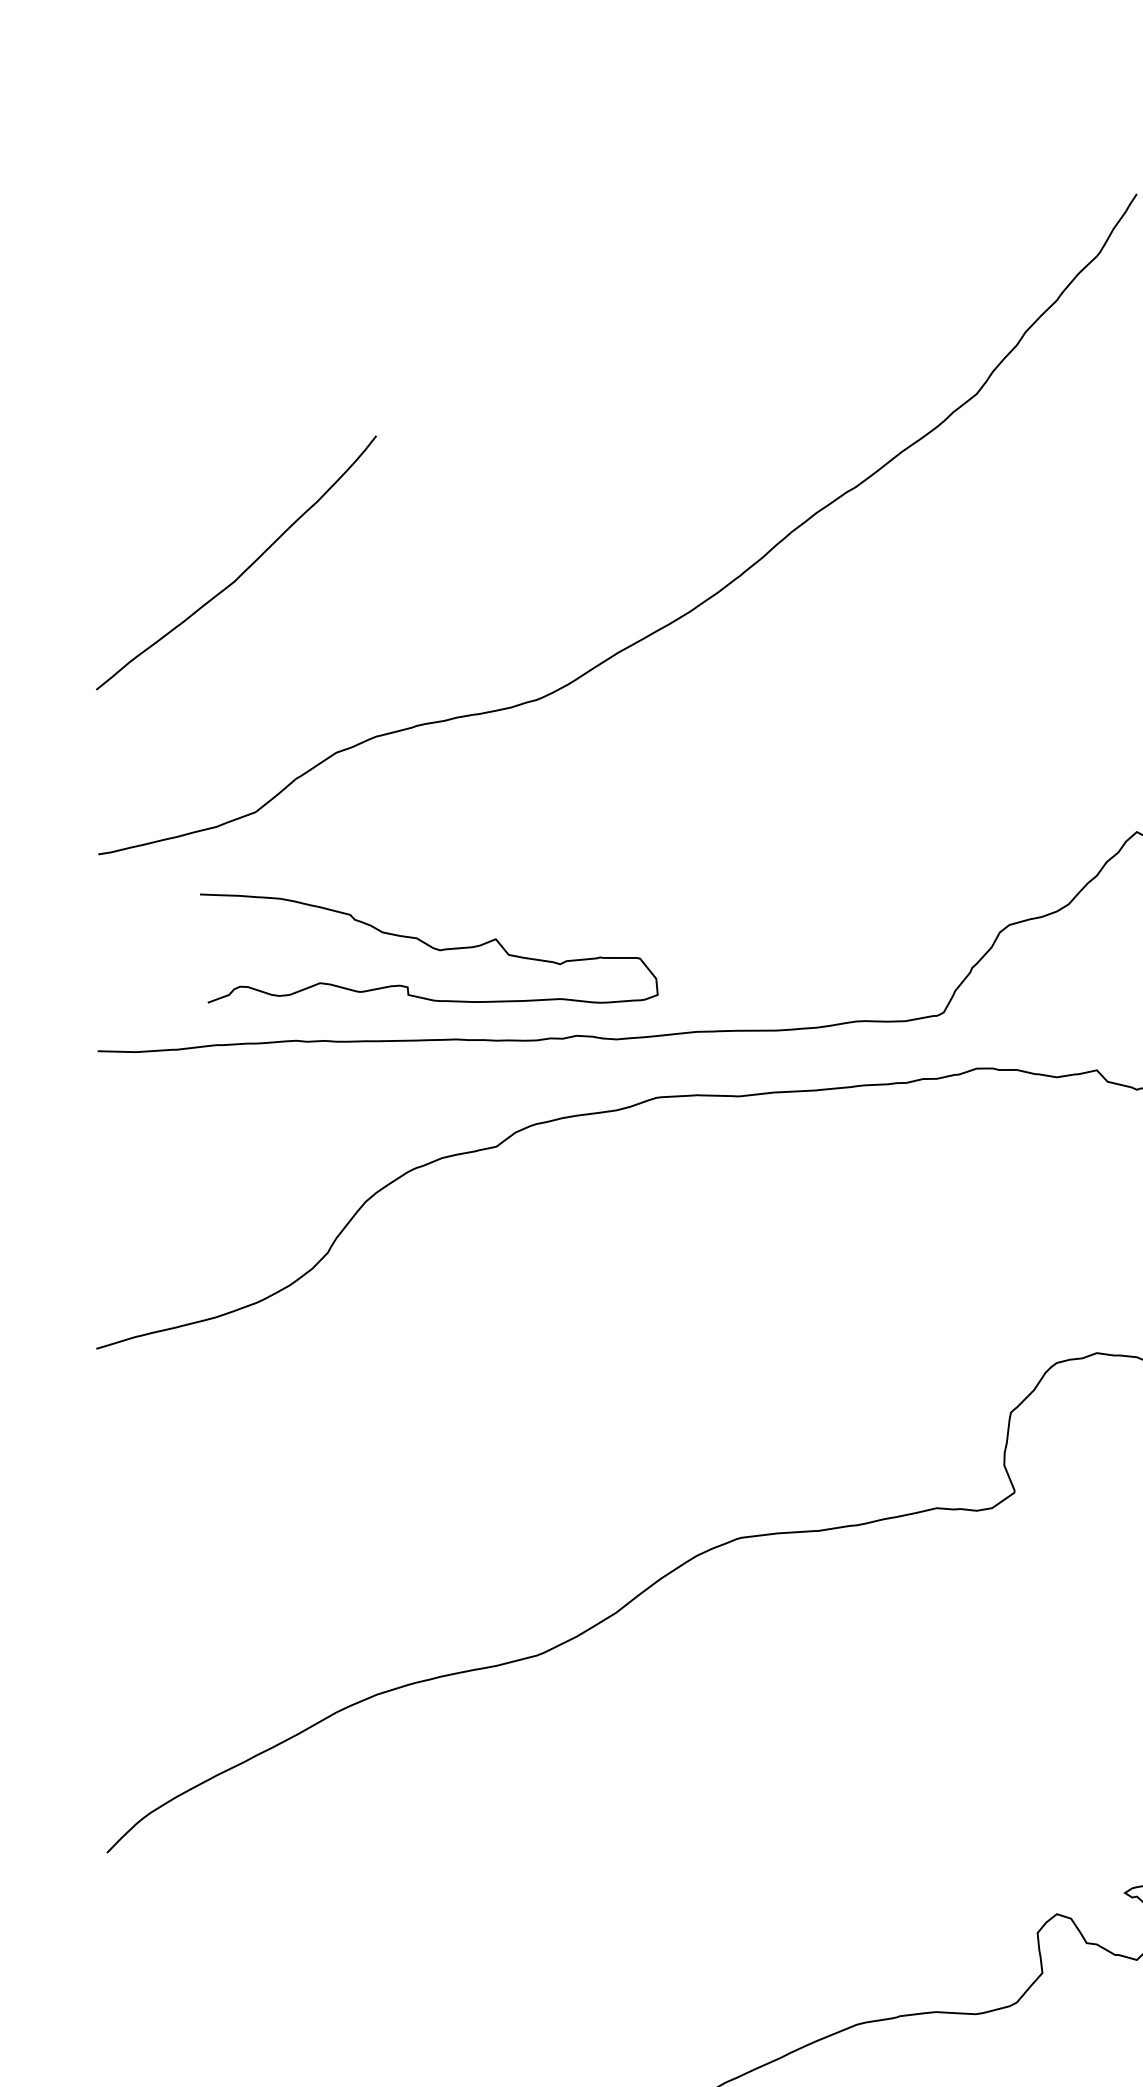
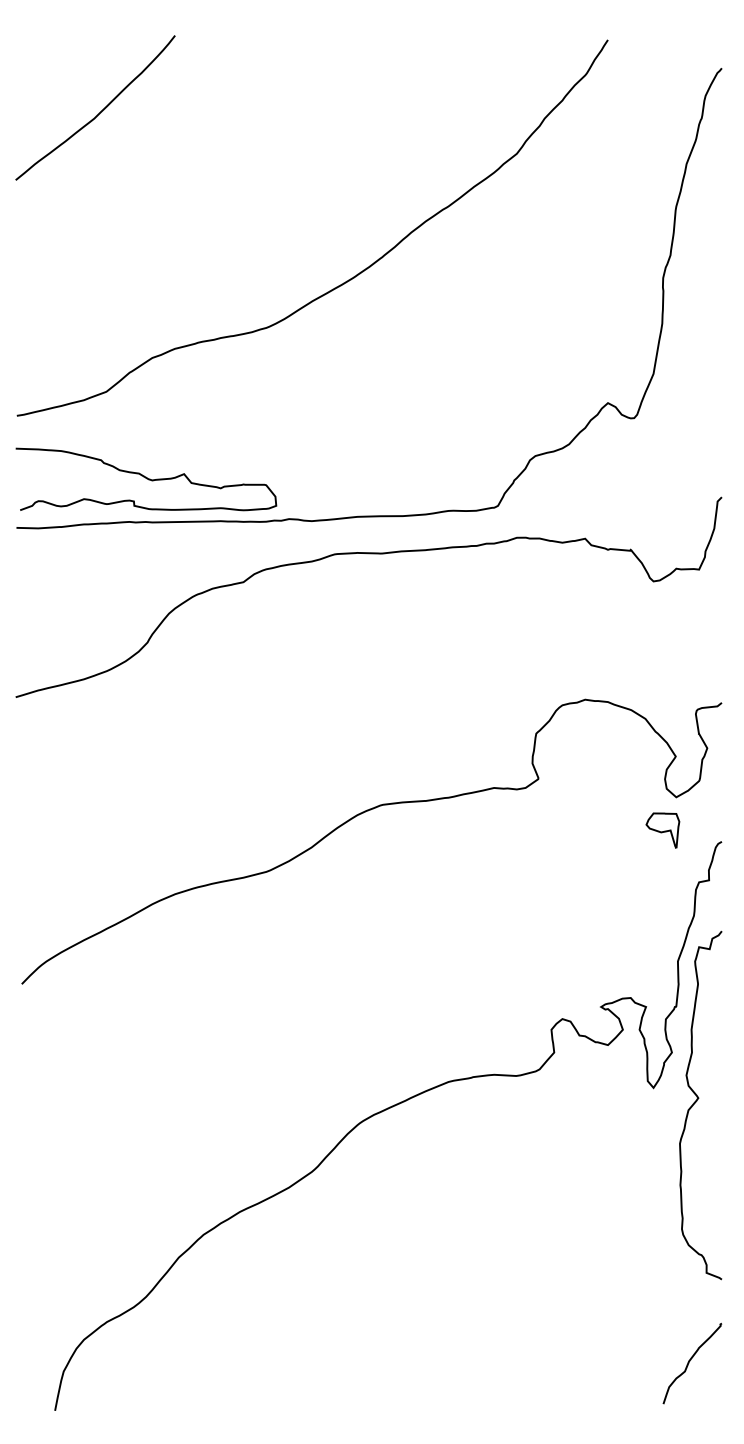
curve: (245, 569) -> (100, 111), moved
curve: (429, 948) -> (146, 479), moved

